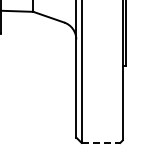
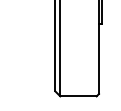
line: (101, 142) -> (78, 95), dashed -> solid

